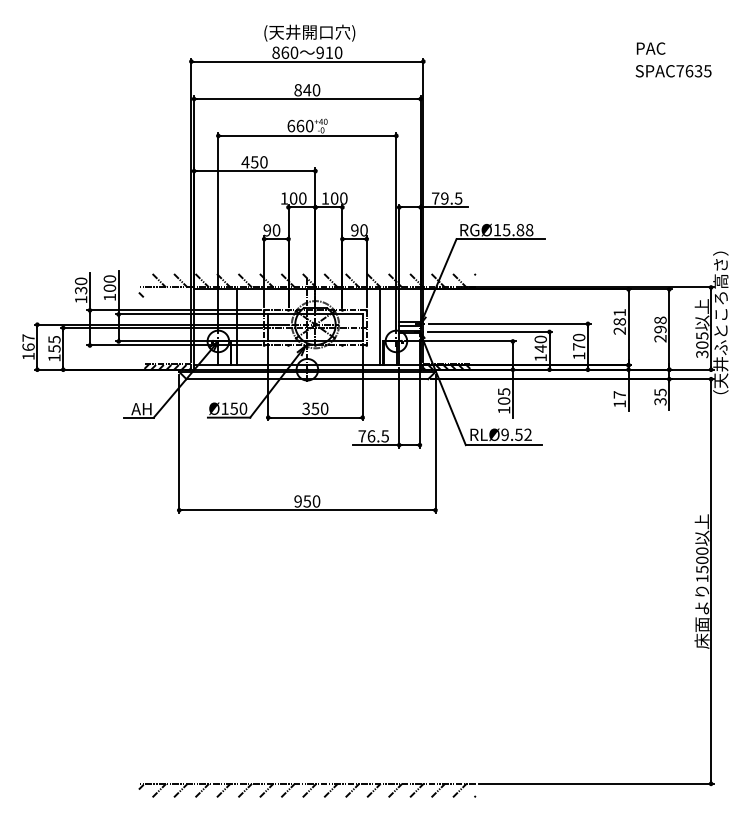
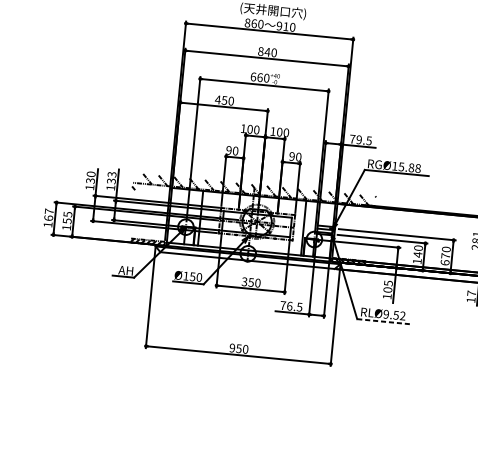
text: (109, 283) -> (111, 177), 100 -> 133
text: (579, 355) -> (445, 262), 170 -> 670
line: (504, 445) -> (385, 322), solid -> dashed

